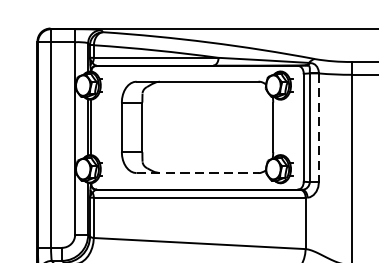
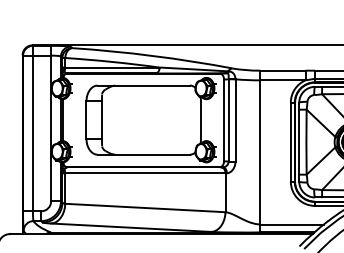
line: (318, 127) -> (235, 120), dashed -> solid
line: (198, 172) -> (144, 154), dashed -> solid

